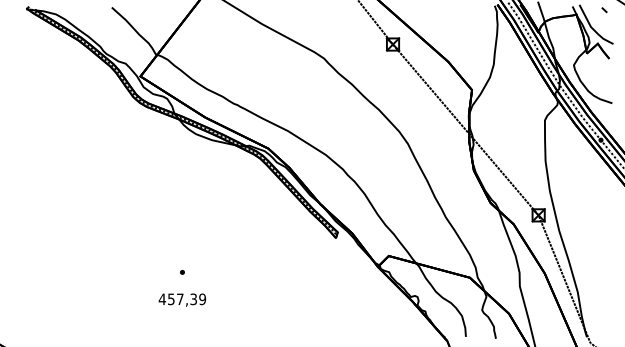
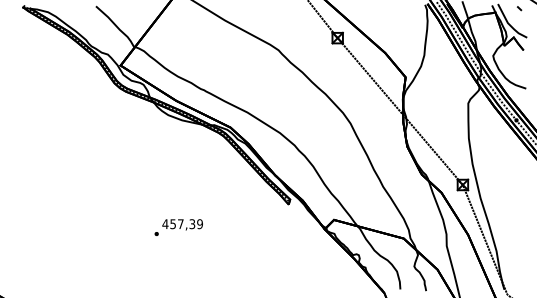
text: (182, 299) -> (182, 224), moved

